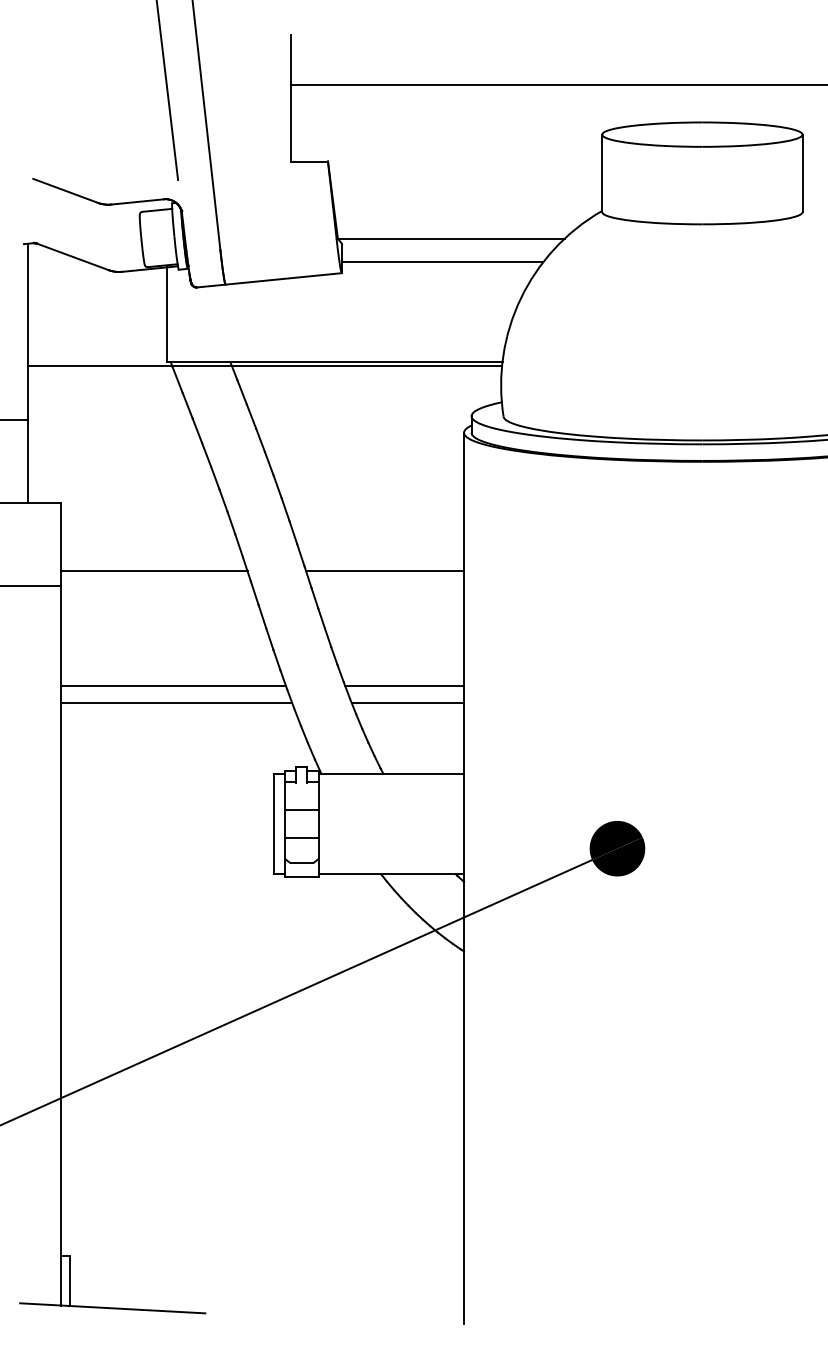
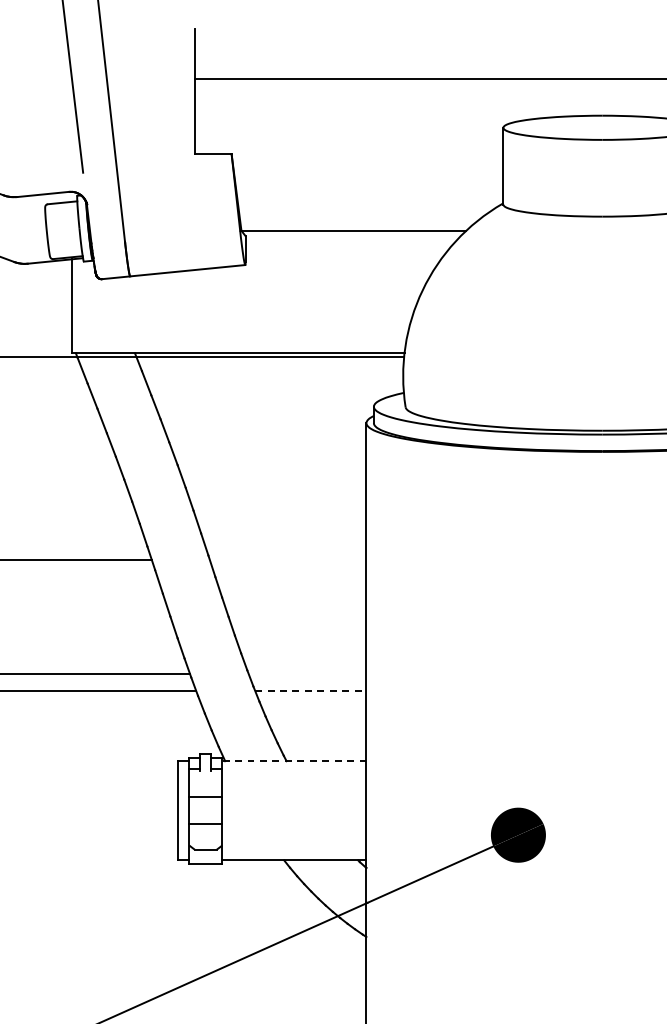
line: (442, 262) -> (345, 254), removed
line: (385, 571) -> (288, 560), removed
line: (404, 685) -> (307, 673), removed
line: (408, 702) -> (311, 690), solid -> dashed
line: (391, 773) -> (294, 760), solid -> dashed

